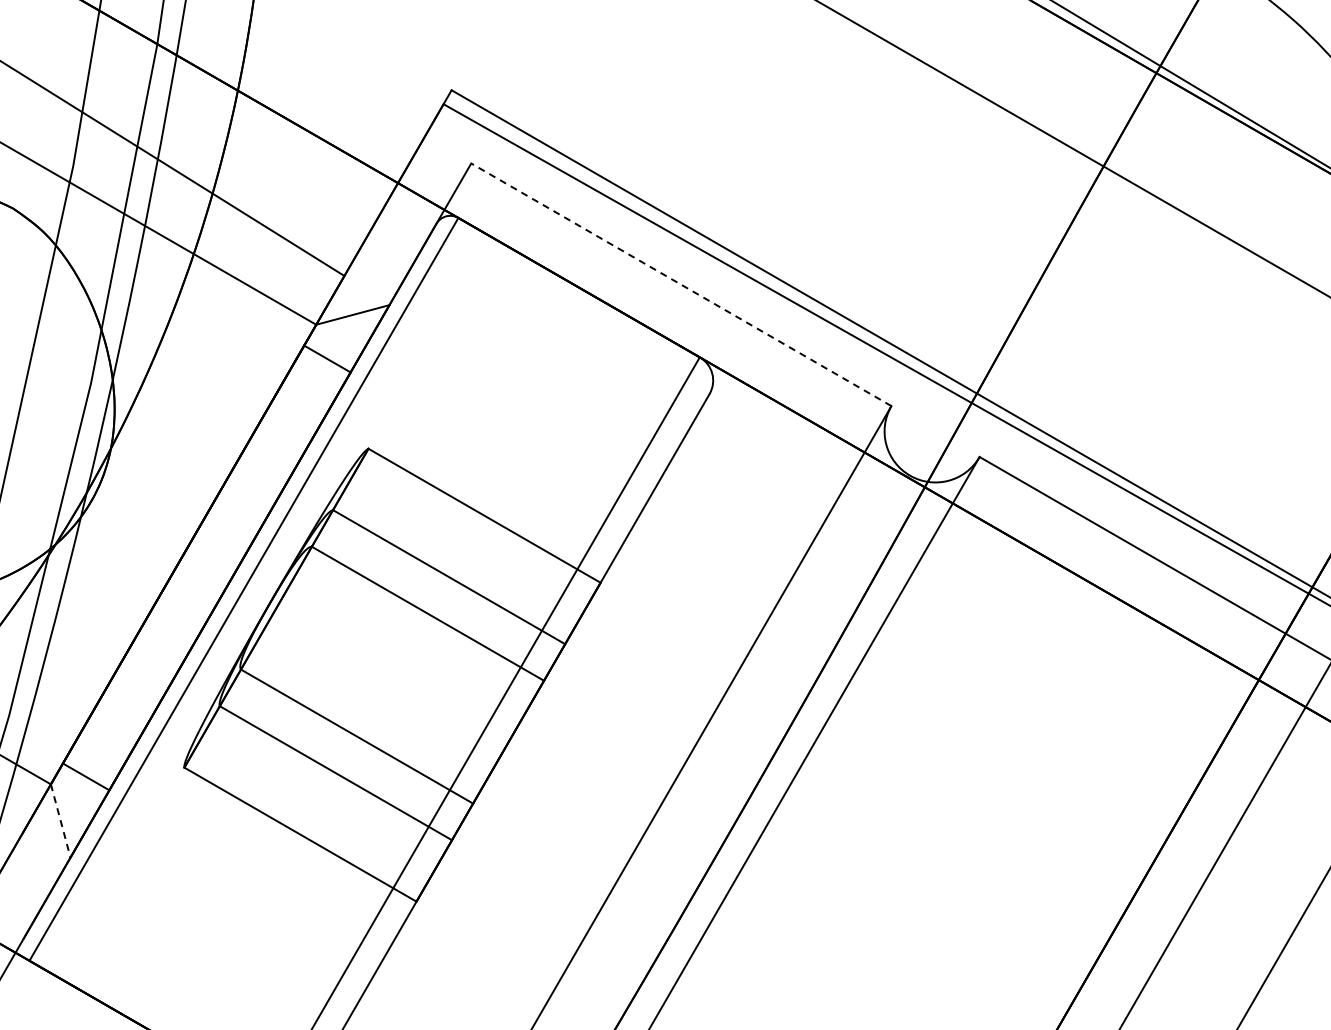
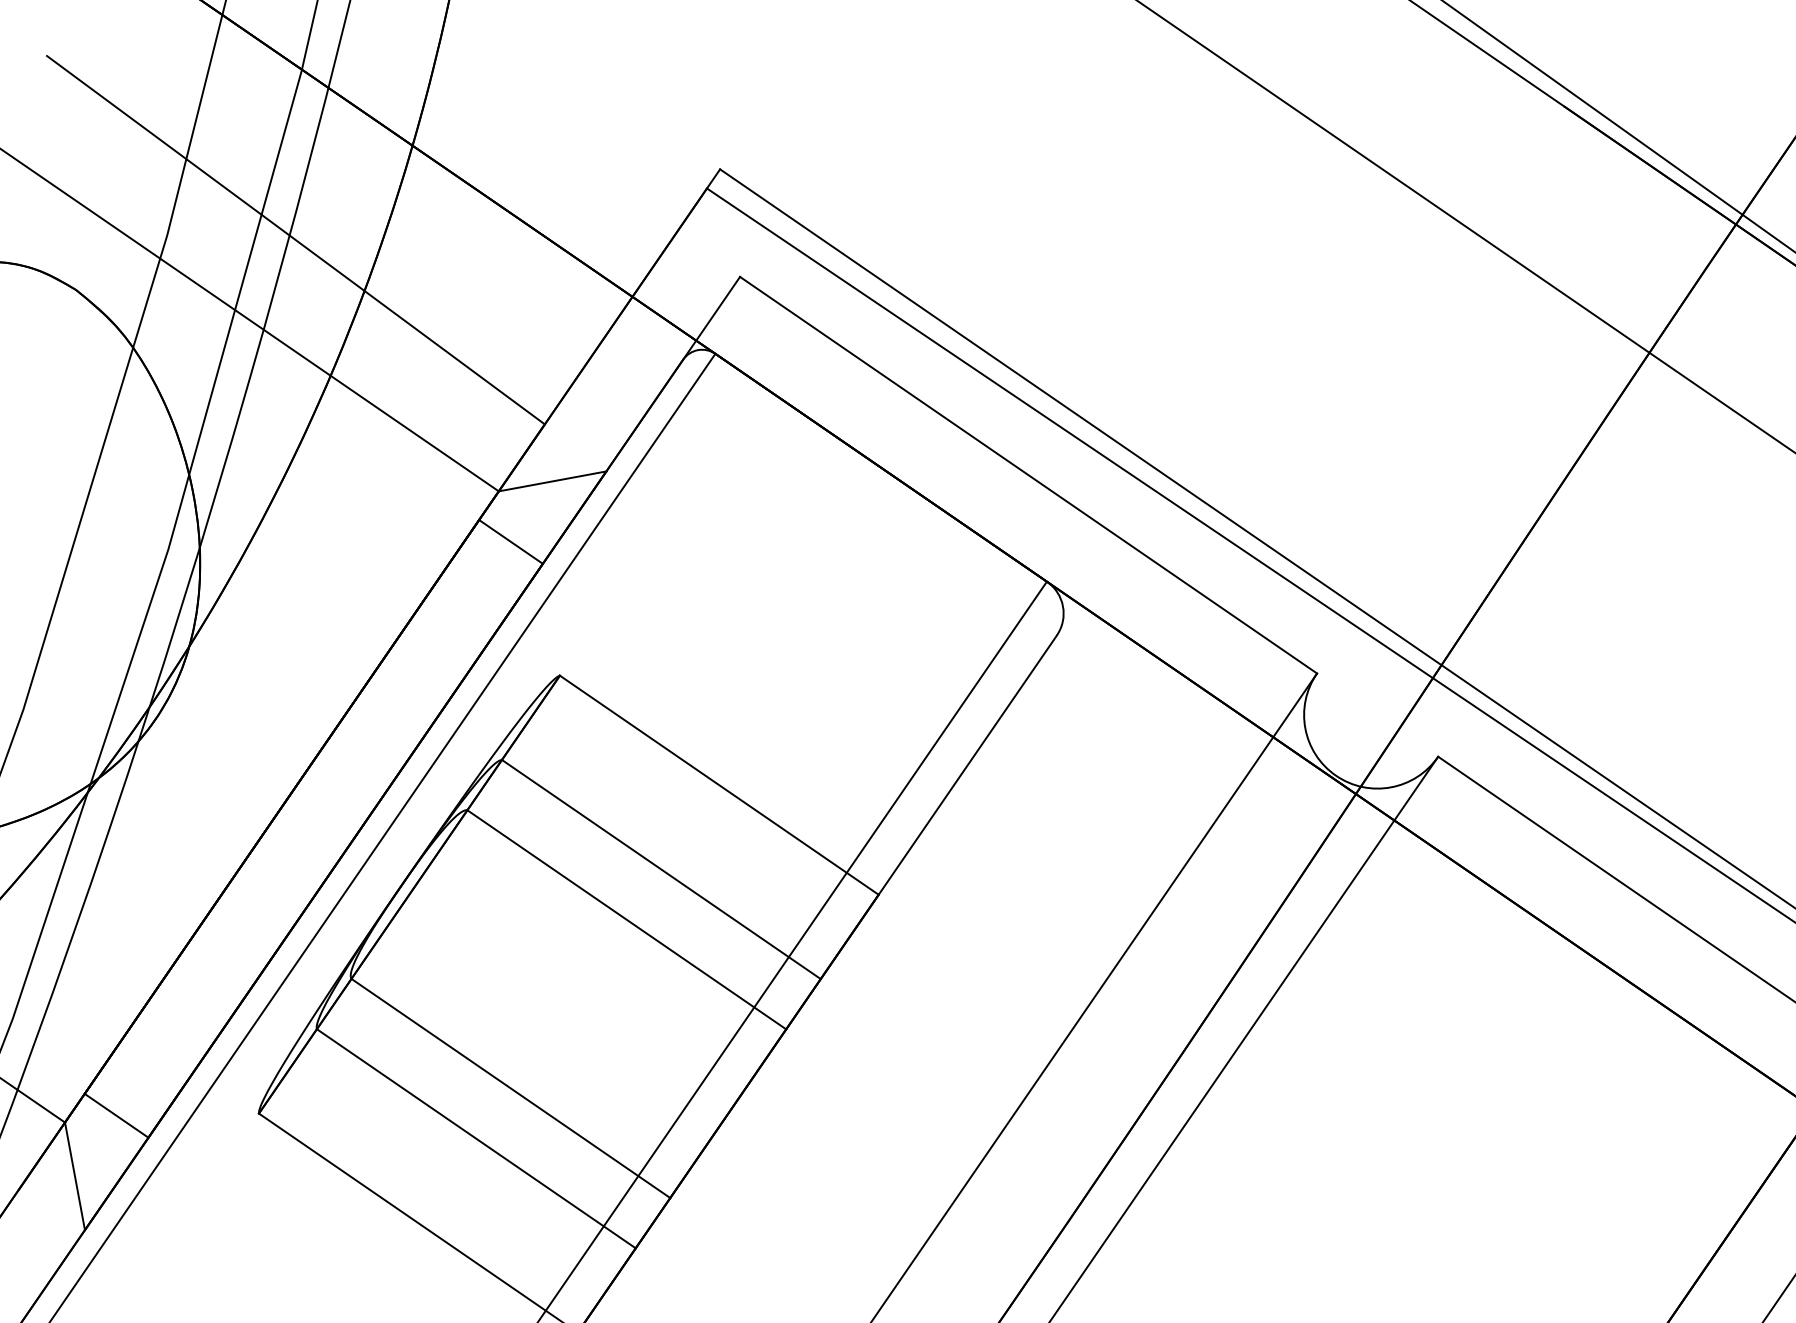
line: (681, 284) -> (1028, 474), dashed -> solid
line: (60, 820) -> (74, 1175), dashed -> solid

